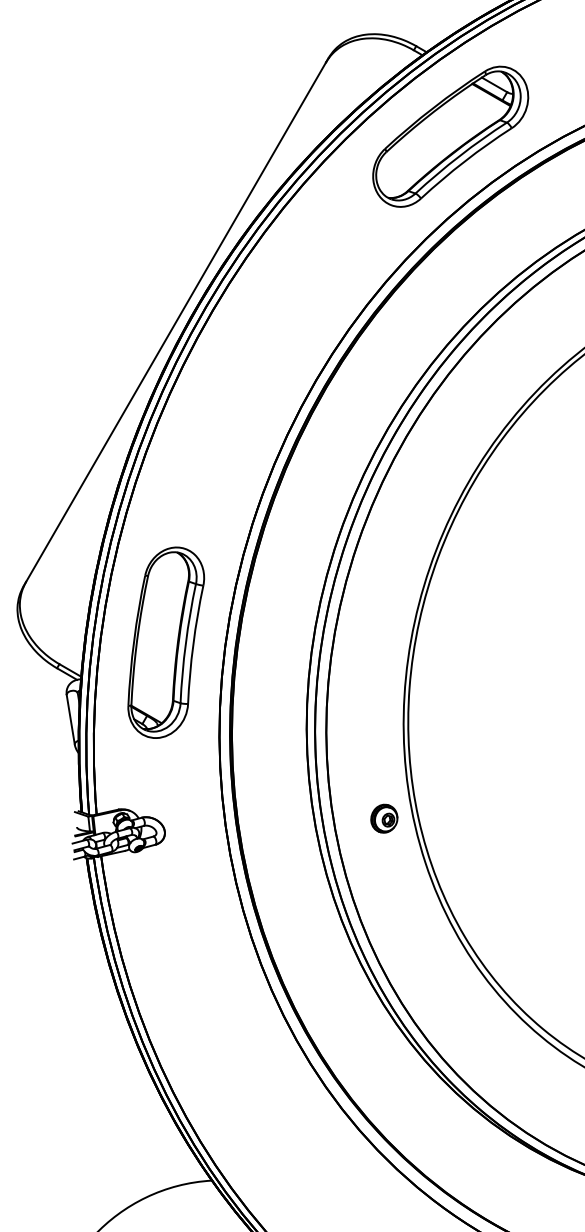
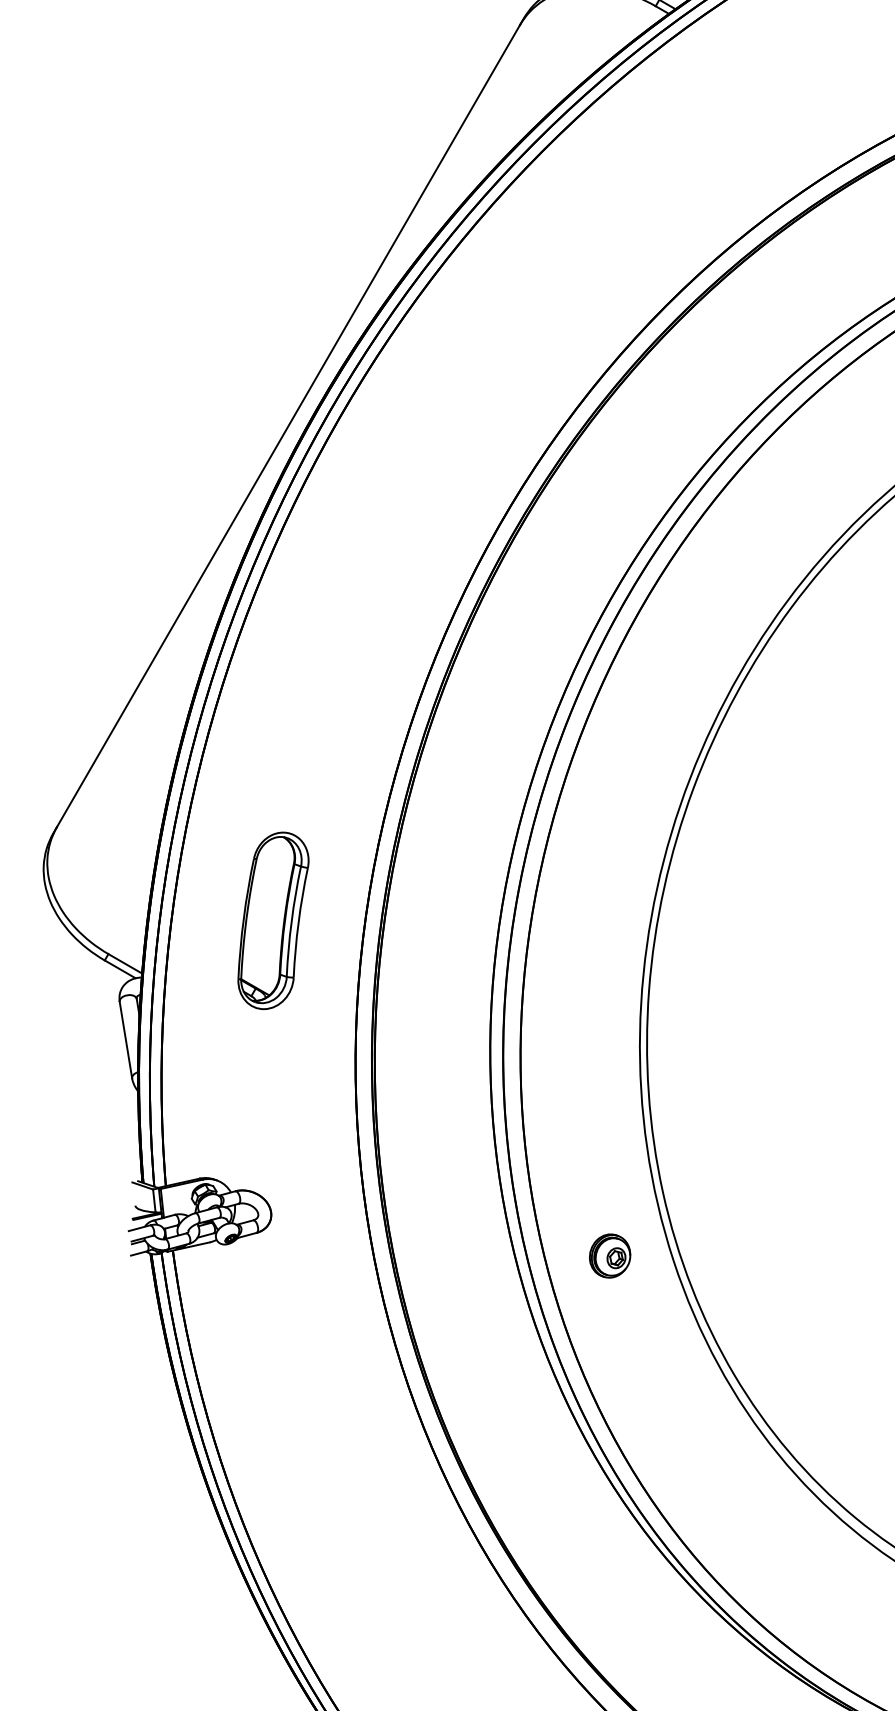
part: (450, 136) -> (712, 139), removed
part: (166, 642) -> (273, 920), size x0.6
part: (384, 818) -> (610, 1255), moved

